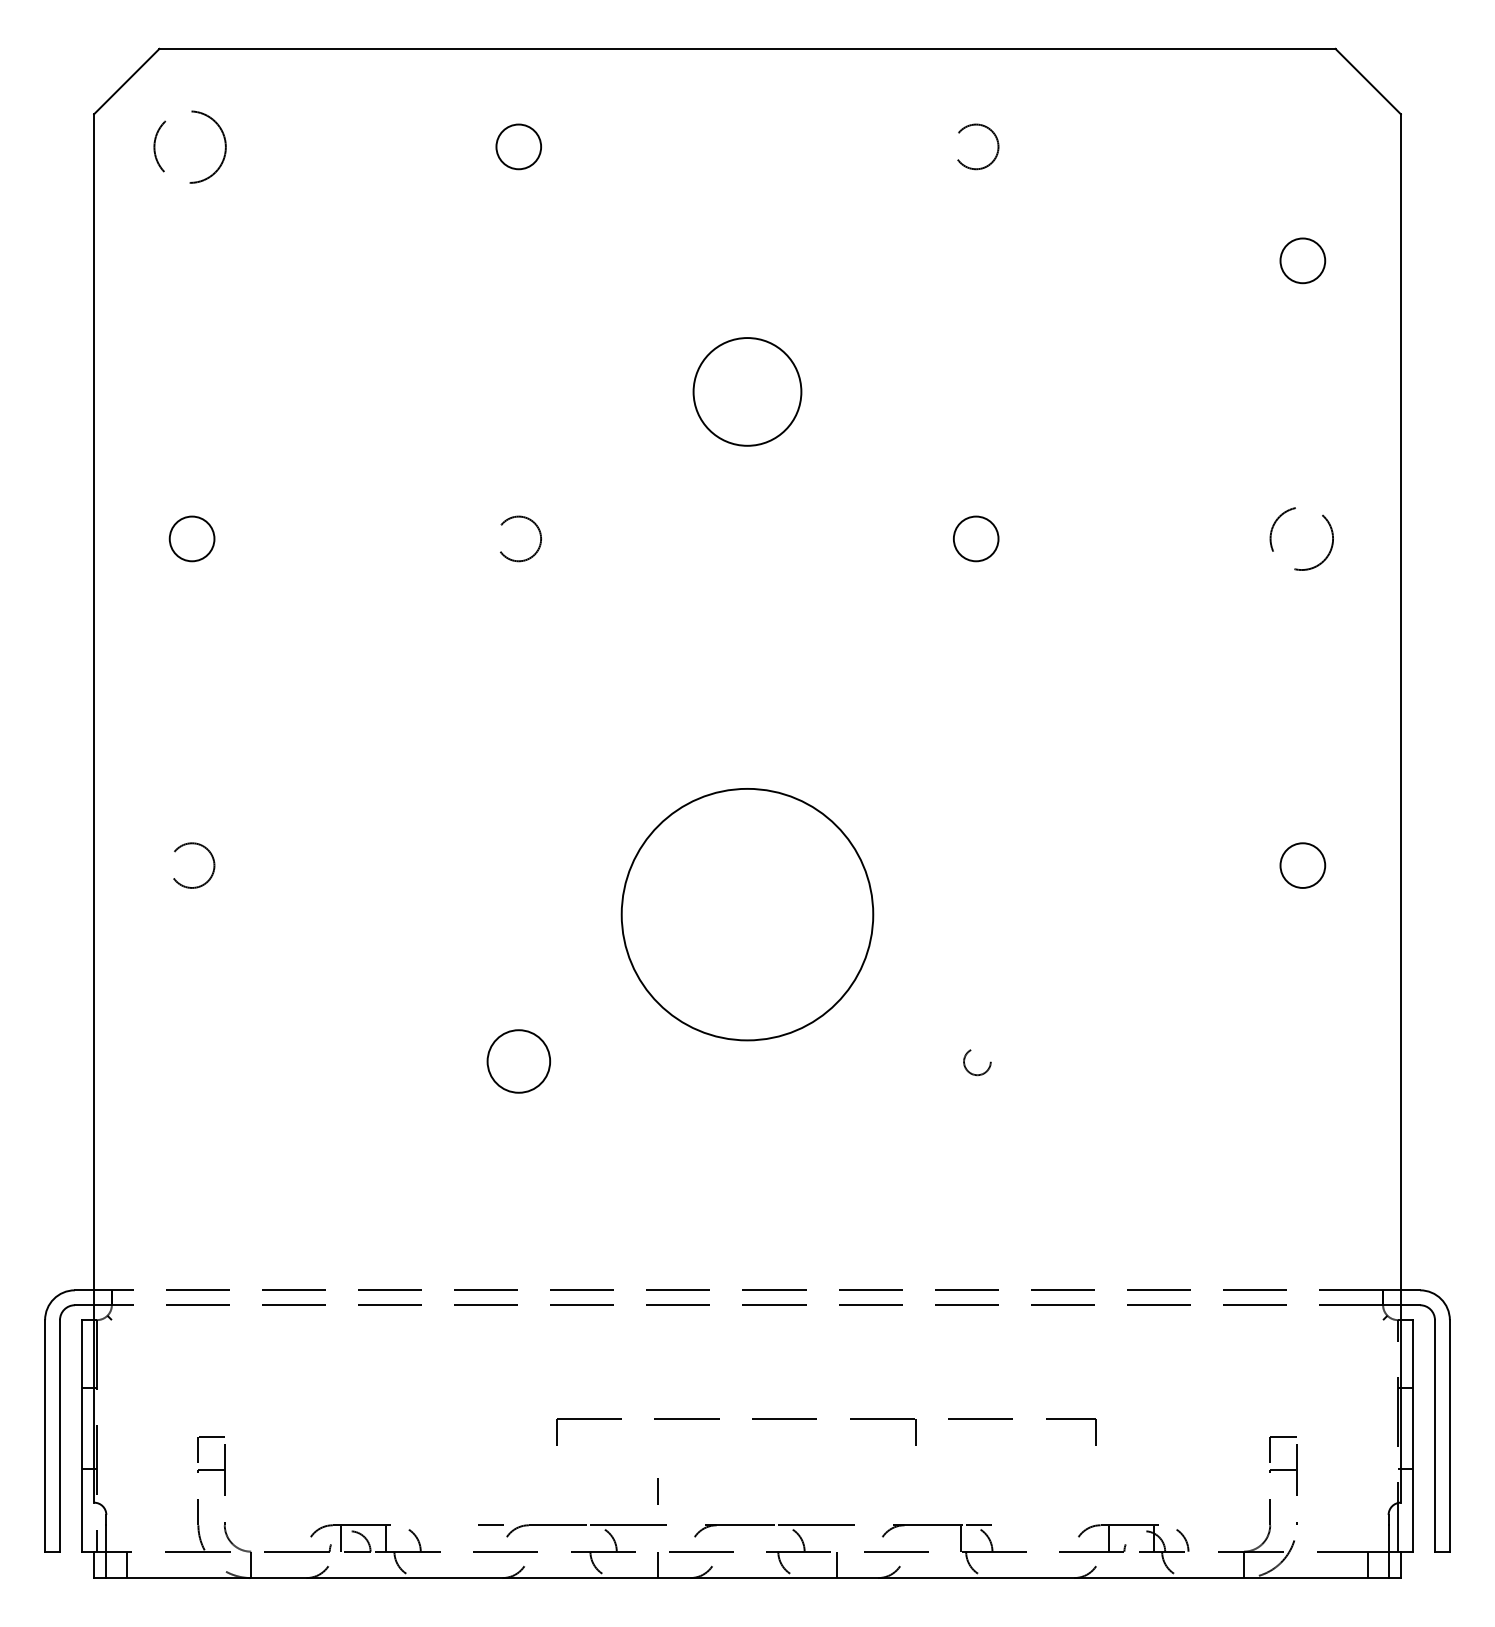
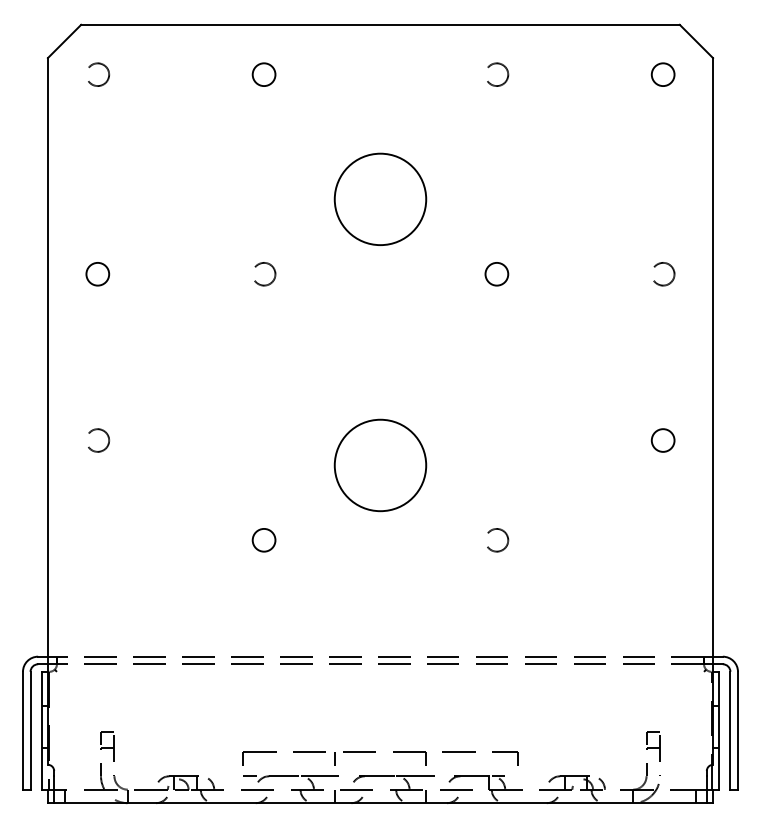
circle: (195, 146) -> (99, 74), size x0.62
circle: (1301, 260) -> (662, 74), moved
circle: (747, 392) -> (380, 199), size x1.67
circle: (1305, 539) -> (664, 274), size x0.71
circle: (747, 914) -> (380, 465), size x0.71
circle: (517, 1062) -> (263, 540), size x0.71
circle: (979, 1062) -> (498, 540), size x1.67
part: (816, 1419) -> (375, 752), moved

